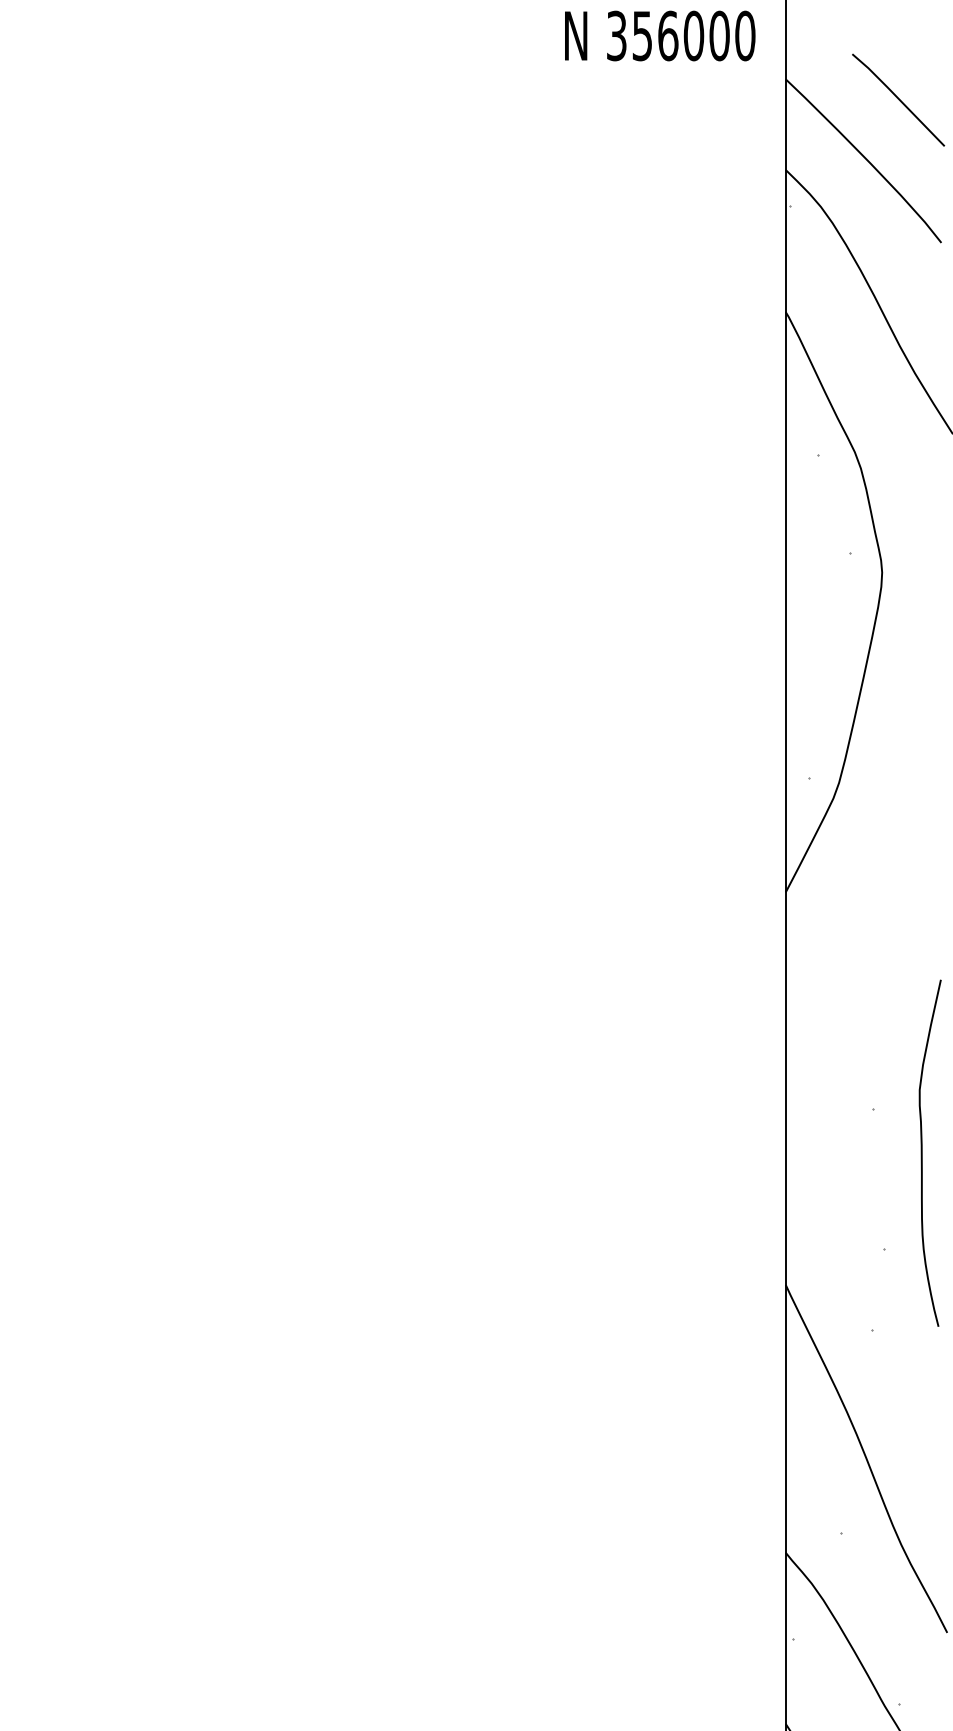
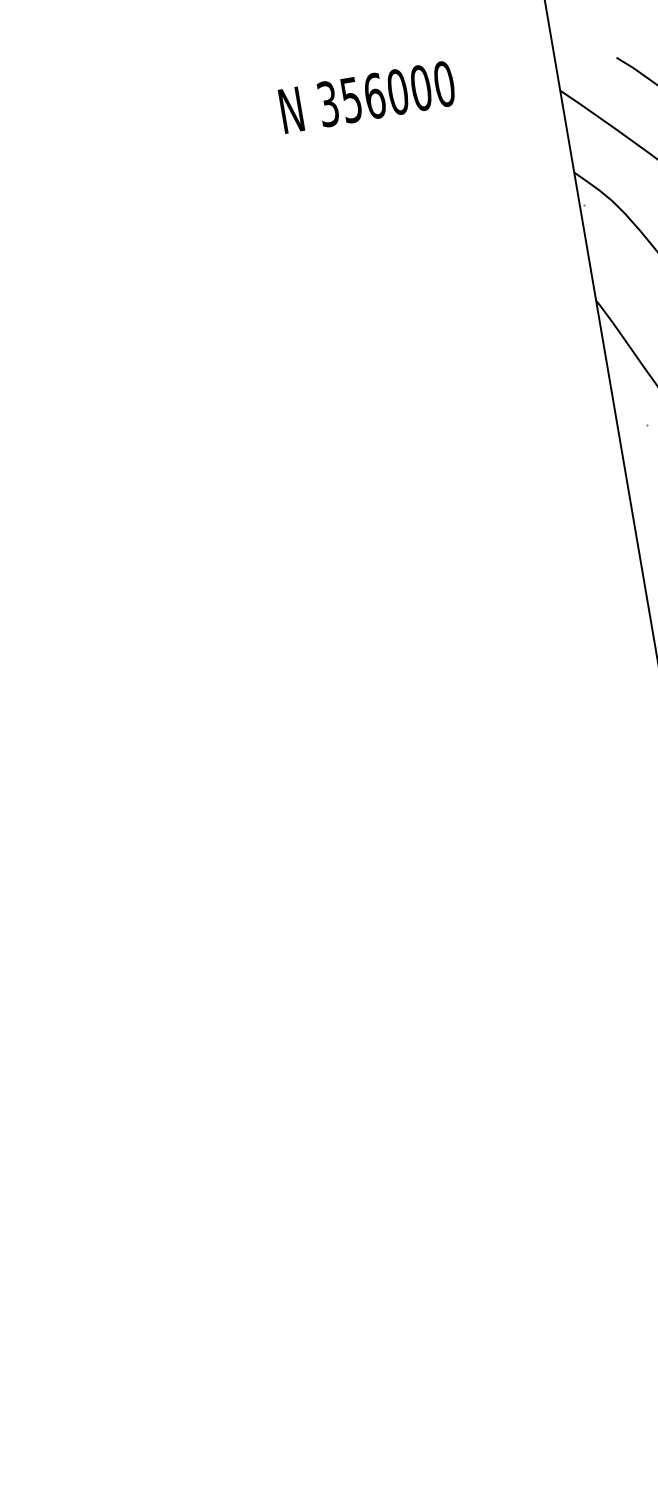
text: (660, 35) -> (367, 96), moved

